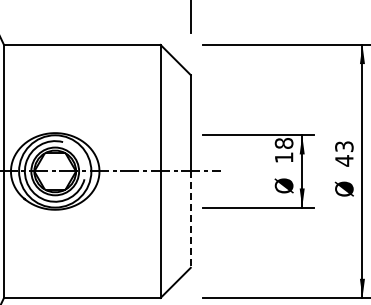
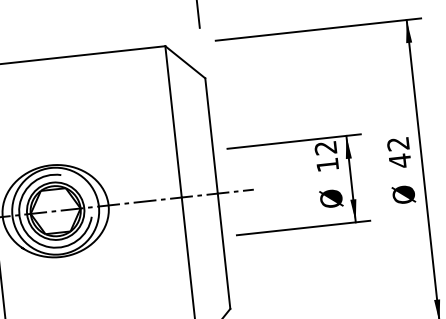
text: (283, 143) -> (325, 148), 18 -> 12
text: (344, 146) -> (398, 143), 43 -> 42
line: (190, 220) -> (223, 252), dashed -> solid

